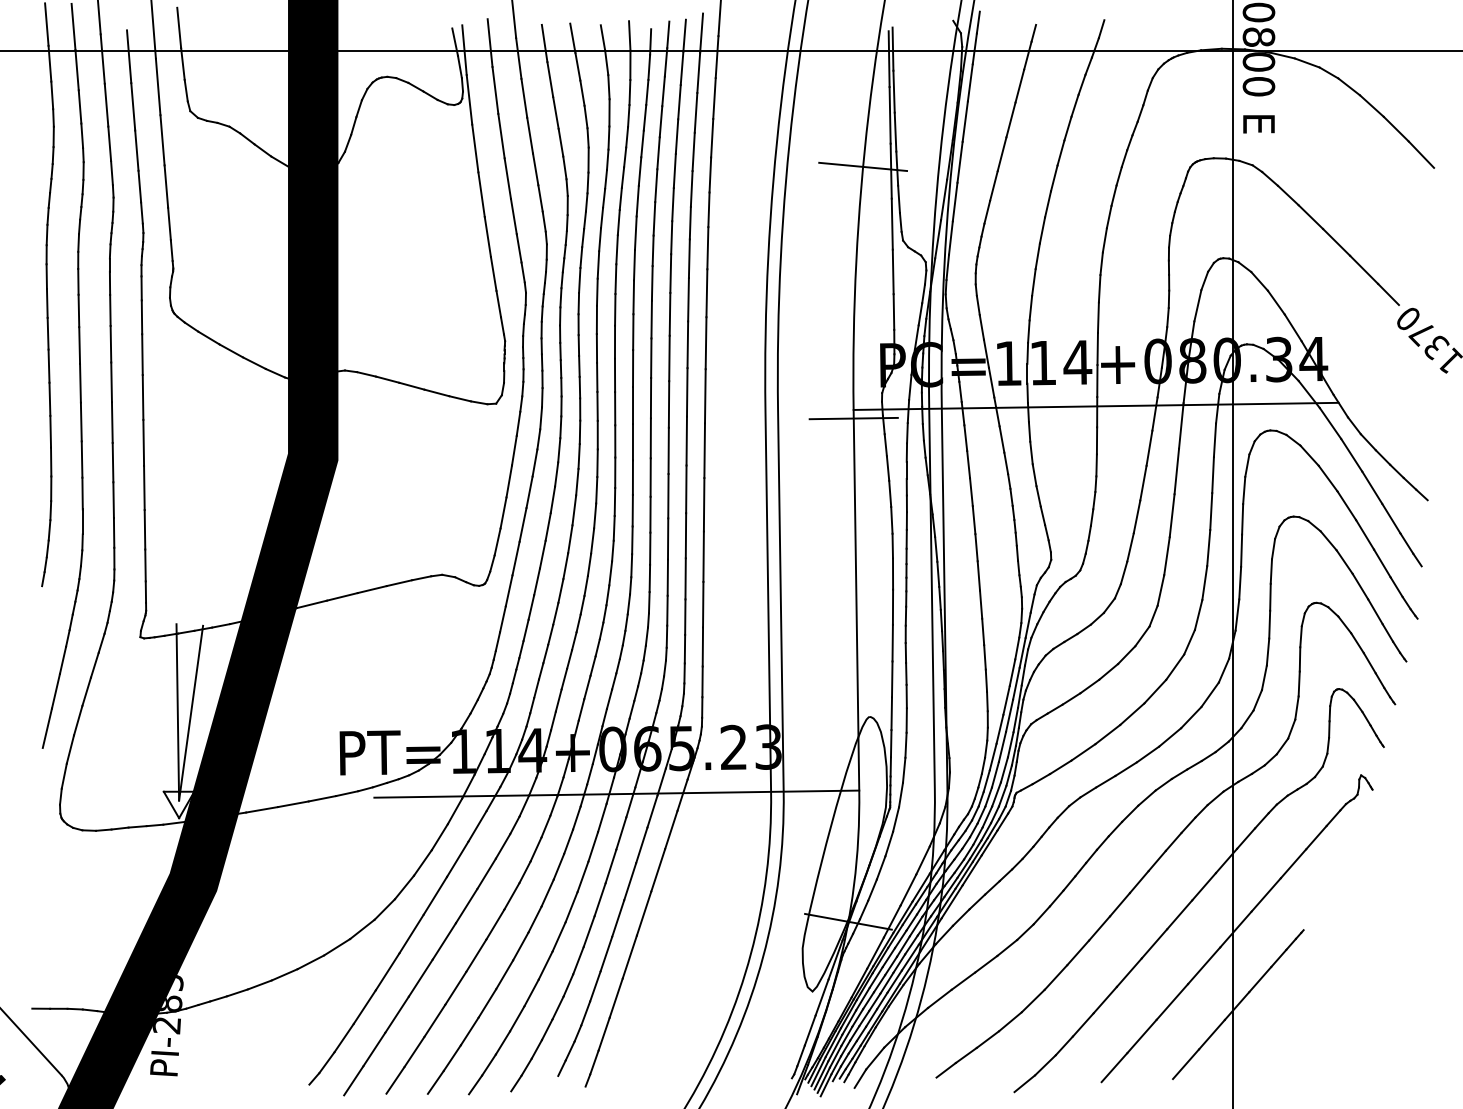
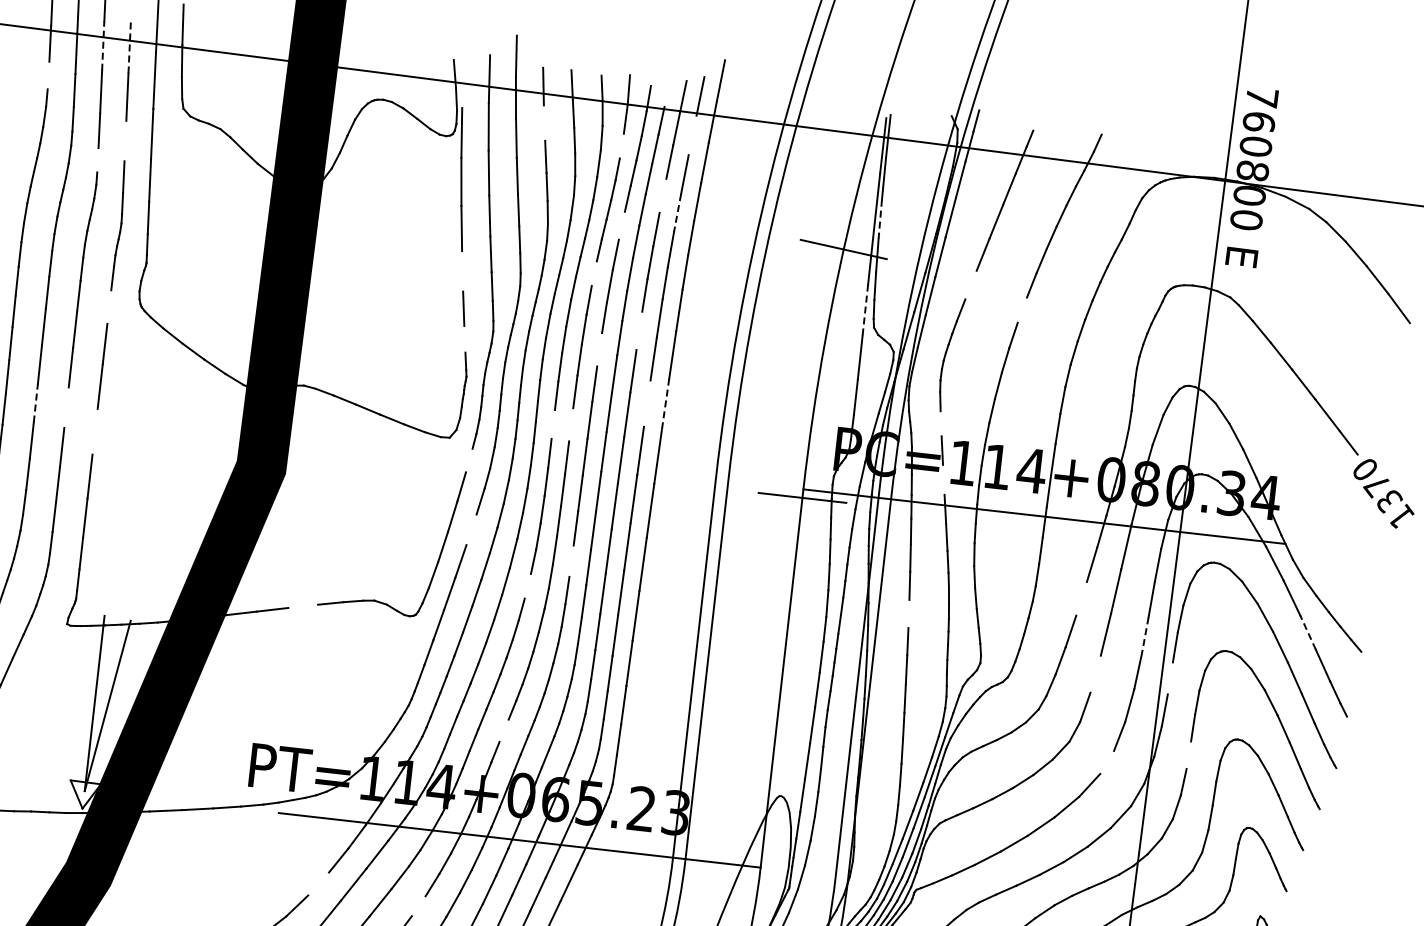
line: (668, 34) -> (667, 93), removed
line: (464, 50) -> (463, 83), removed
line: (129, 56) -> (130, 46), solid -> dashed
line: (102, 59) -> (102, 46), solid -> dashed
line: (698, 72) -> (692, 134), removed
line: (550, 79) -> (544, 123), removed
line: (629, 92) -> (621, 146), removed
line: (52, 95) -> (48, 75), removed
line: (895, 132) -> (880, 219), solid -> dashed
line: (676, 136) -> (662, 195), removed
line: (136, 150) -> (125, 140), removed
line: (693, 152) -> (677, 213), solid -> dashed
line: (639, 171) -> (621, 225), removed
line: (111, 173) -> (97, 160), removed
line: (993, 185) -> (970, 284), removed
line: (1048, 204) -> (1022, 310), removed
line: (618, 222) -> (594, 273), removed
line: (892, 224) -> (865, 310), solid -> dashed
line: (487, 237) -> (462, 271), removed
line: (670, 273) -> (639, 330), removed
line: (633, 297) -> (599, 349), removed
line: (498, 303) -> (464, 338), removed
line: (141, 317) -> (108, 307), removed
line: (981, 327) -> (940, 423), removed
line: (706, 343) -> (665, 404), solid -> dashed
line: (687, 344) -> (646, 403), removed
line: (614, 375) -> (570, 424), removed
line: (597, 376) -> (553, 423), removed
line: (991, 382) -> (943, 479), removed
line: (81, 421) -> (36, 402), solid -> dashed
line: (111, 422) -> (65, 407), removed
line: (518, 423) -> (469, 460), removed
line: (143, 442) -> (94, 431), removed
line: (1143, 482) -> (1081, 598), removed
line: (1372, 487) -> (1308, 632), solid -> dashed
line: (529, 492) -> (471, 530), removed
line: (632, 510) -> (571, 560), removed
line: (1211, 512) -> (1145, 636), solid -> dashed
line: (973, 520) -> (908, 614), removed
line: (592, 540) -> (527, 585), removed
line: (1241, 550) -> (1170, 678), removed
line: (1166, 556) -> (1095, 674), removed
line: (371, 589) -> (302, 606), removed
line: (1269, 624) -> (1188, 755), removed
line: (1189, 641) -> (1107, 761), removed
line: (587, 687) -> (504, 730), removed
line: (422, 862) -> (318, 883), removed
line: (524, 872) -> (418, 906), removed

